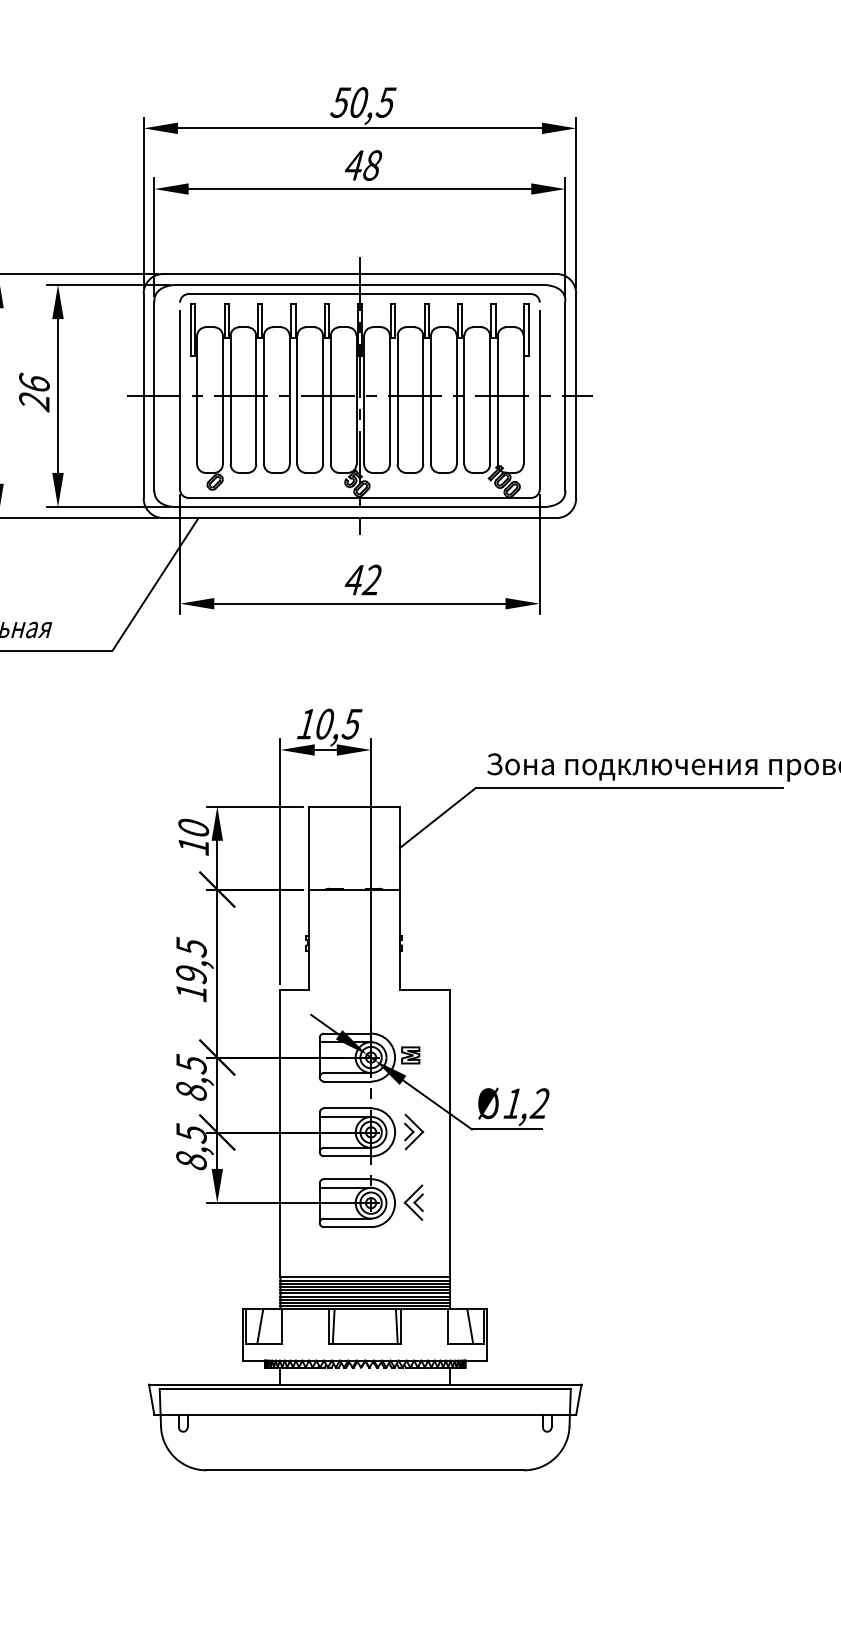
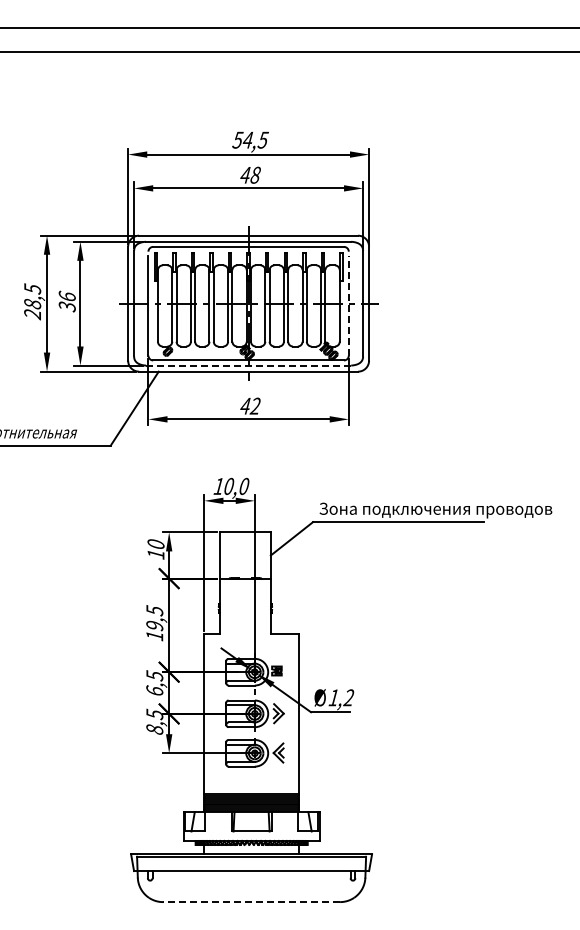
text: (357, 101) -> (247, 139), 50,5 -> 54,5
text: (34, 401) -> (67, 306), 26 -> 36
line: (539, 401) -> (348, 306), solid -> dashed
line: (359, 507) -> (248, 365), solid -> dashed
text: (350, 722) -> (243, 485), 10,5 -> 10,0
text: (190, 1090) -> (154, 690), 8,5 -> 6,5
line: (365, 1471) -> (251, 902), solid -> dashed

